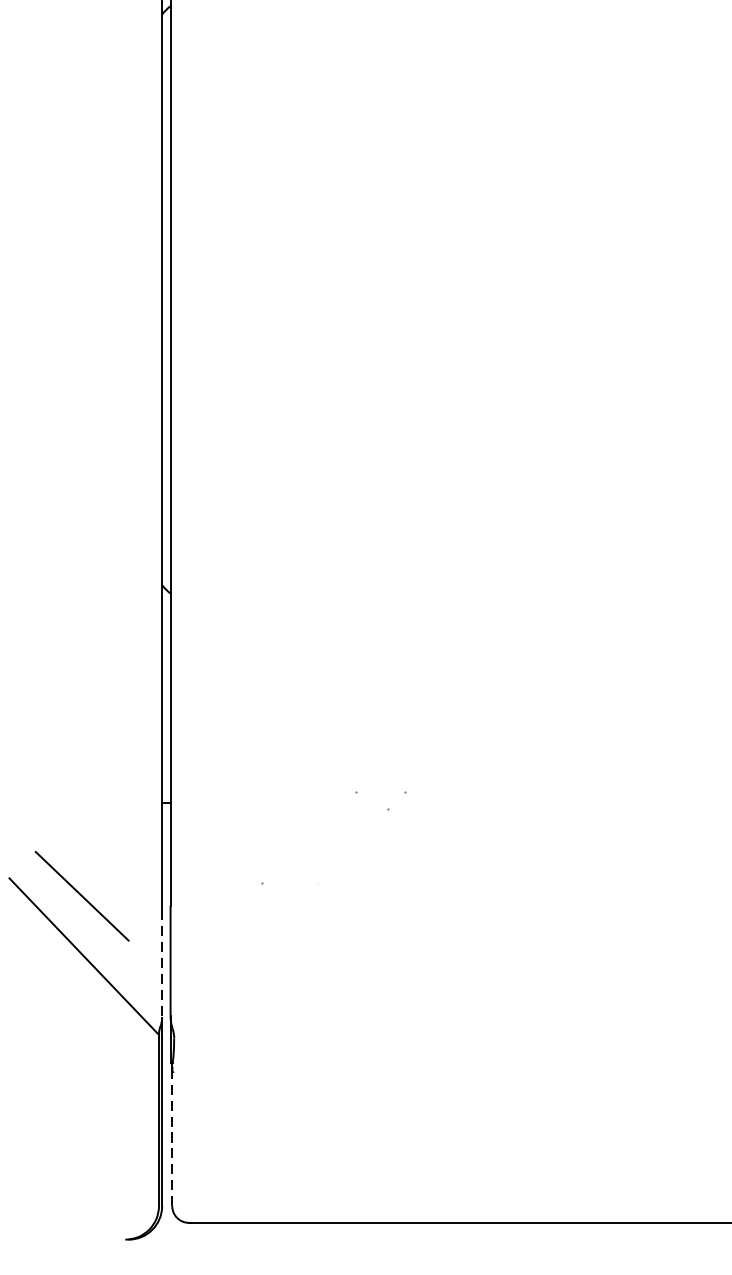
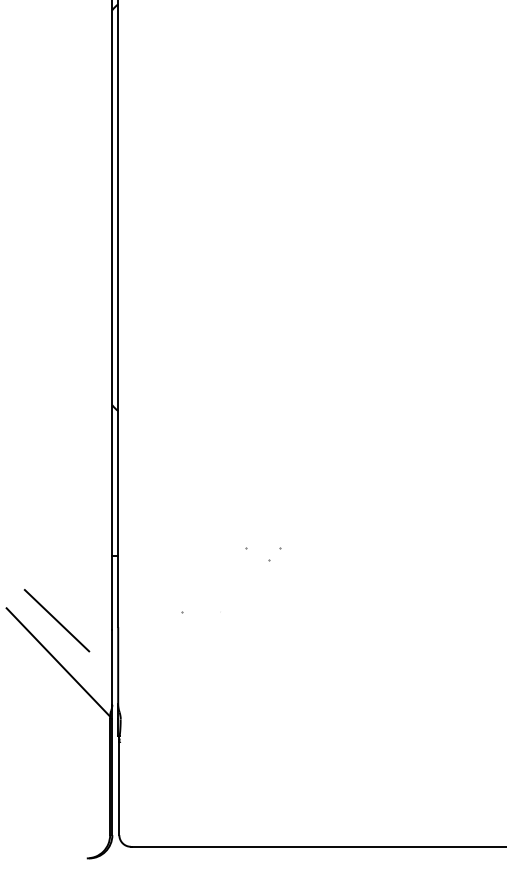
line: (162, 965) -> (112, 668), dashed -> solid
line: (172, 1138) -> (119, 788), dashed -> solid

